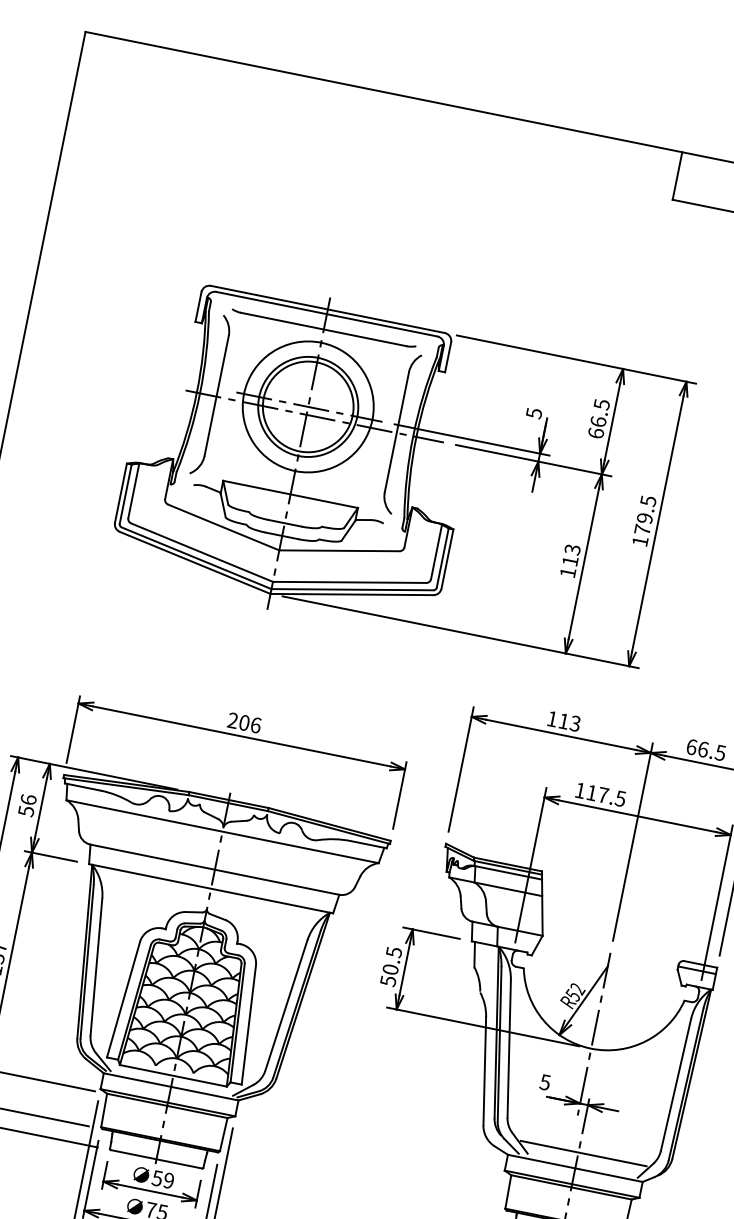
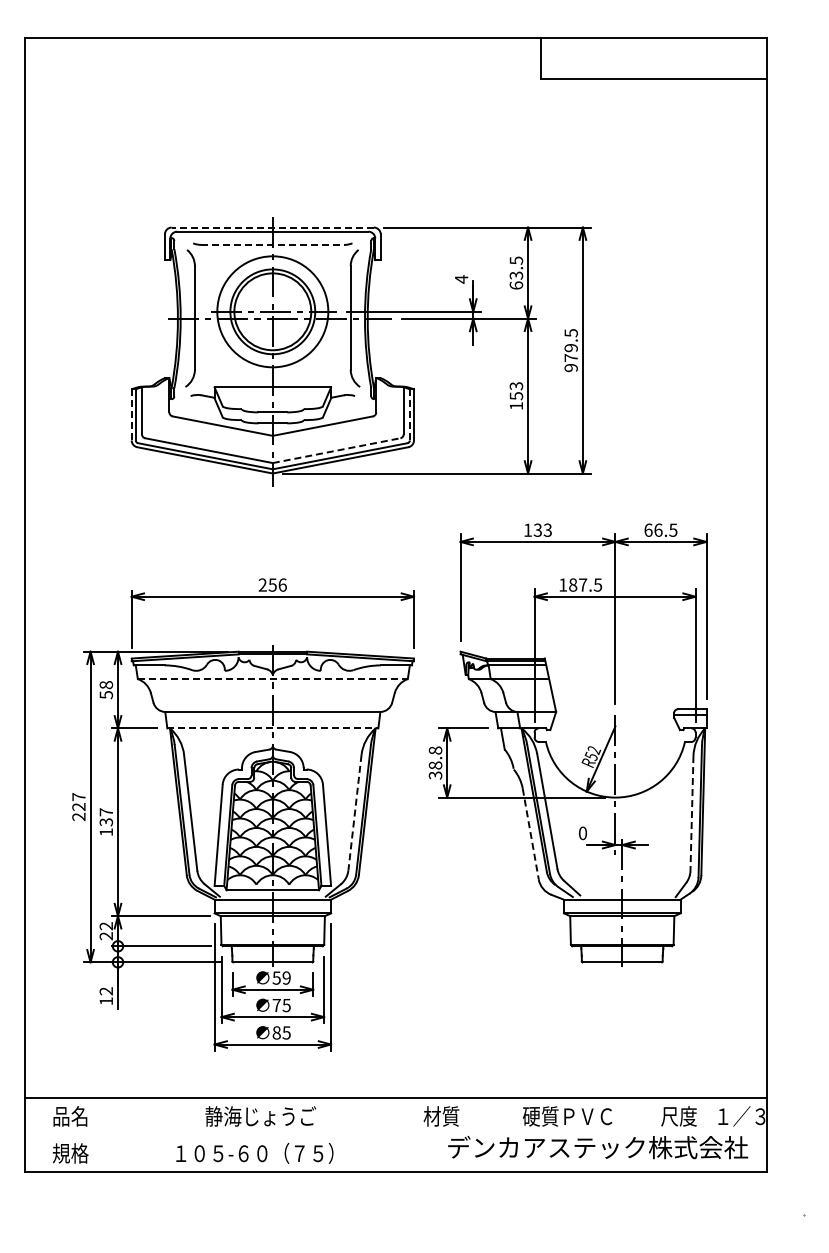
line: (327, 309) -> (272, 227), solid -> dashed
line: (323, 328) -> (272, 244), solid -> dashed
text: (534, 413) -> (461, 279), 5 -> 4
text: (598, 421) -> (516, 275), 66.5 -> 63.5
line: (120, 492) -> (131, 414), solid -> dashed
text: (639, 541) -> (570, 368), 179.5 -> 979.5
line: (442, 557) -> (409, 414), solid -> dashed
text: (570, 561) -> (516, 396), 113 -> 153
line: (349, 582) -> (336, 450), solid -> dashed
text: (563, 720) -> (537, 529), 113 -> 133
text: (244, 722) -> (272, 584), 206 -> 256
text: (592, 792) -> (573, 584), 117.5 -> 187.5
text: (27, 798) -> (105, 684), 56 -> 58
line: (222, 832) -> (272, 679), solid -> dashed
line: (210, 888) -> (272, 728), solid -> dashed
text: (391, 966) -> (435, 762), 50.5 -> 38.8
line: (285, 1006) -> (354, 813), solid -> dashed
line: (484, 1071) -> (530, 834), solid -> dashed
text: (544, 1081) -> (582, 832), 5 -> 0
line: (675, 1085) -> (691, 814), solid -> dashed
line: (583, 1154) -> (626, 886), removed

